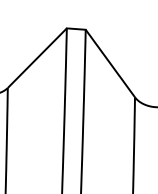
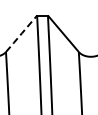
line: (37, 59) -> (21, 34), solid -> dashed

